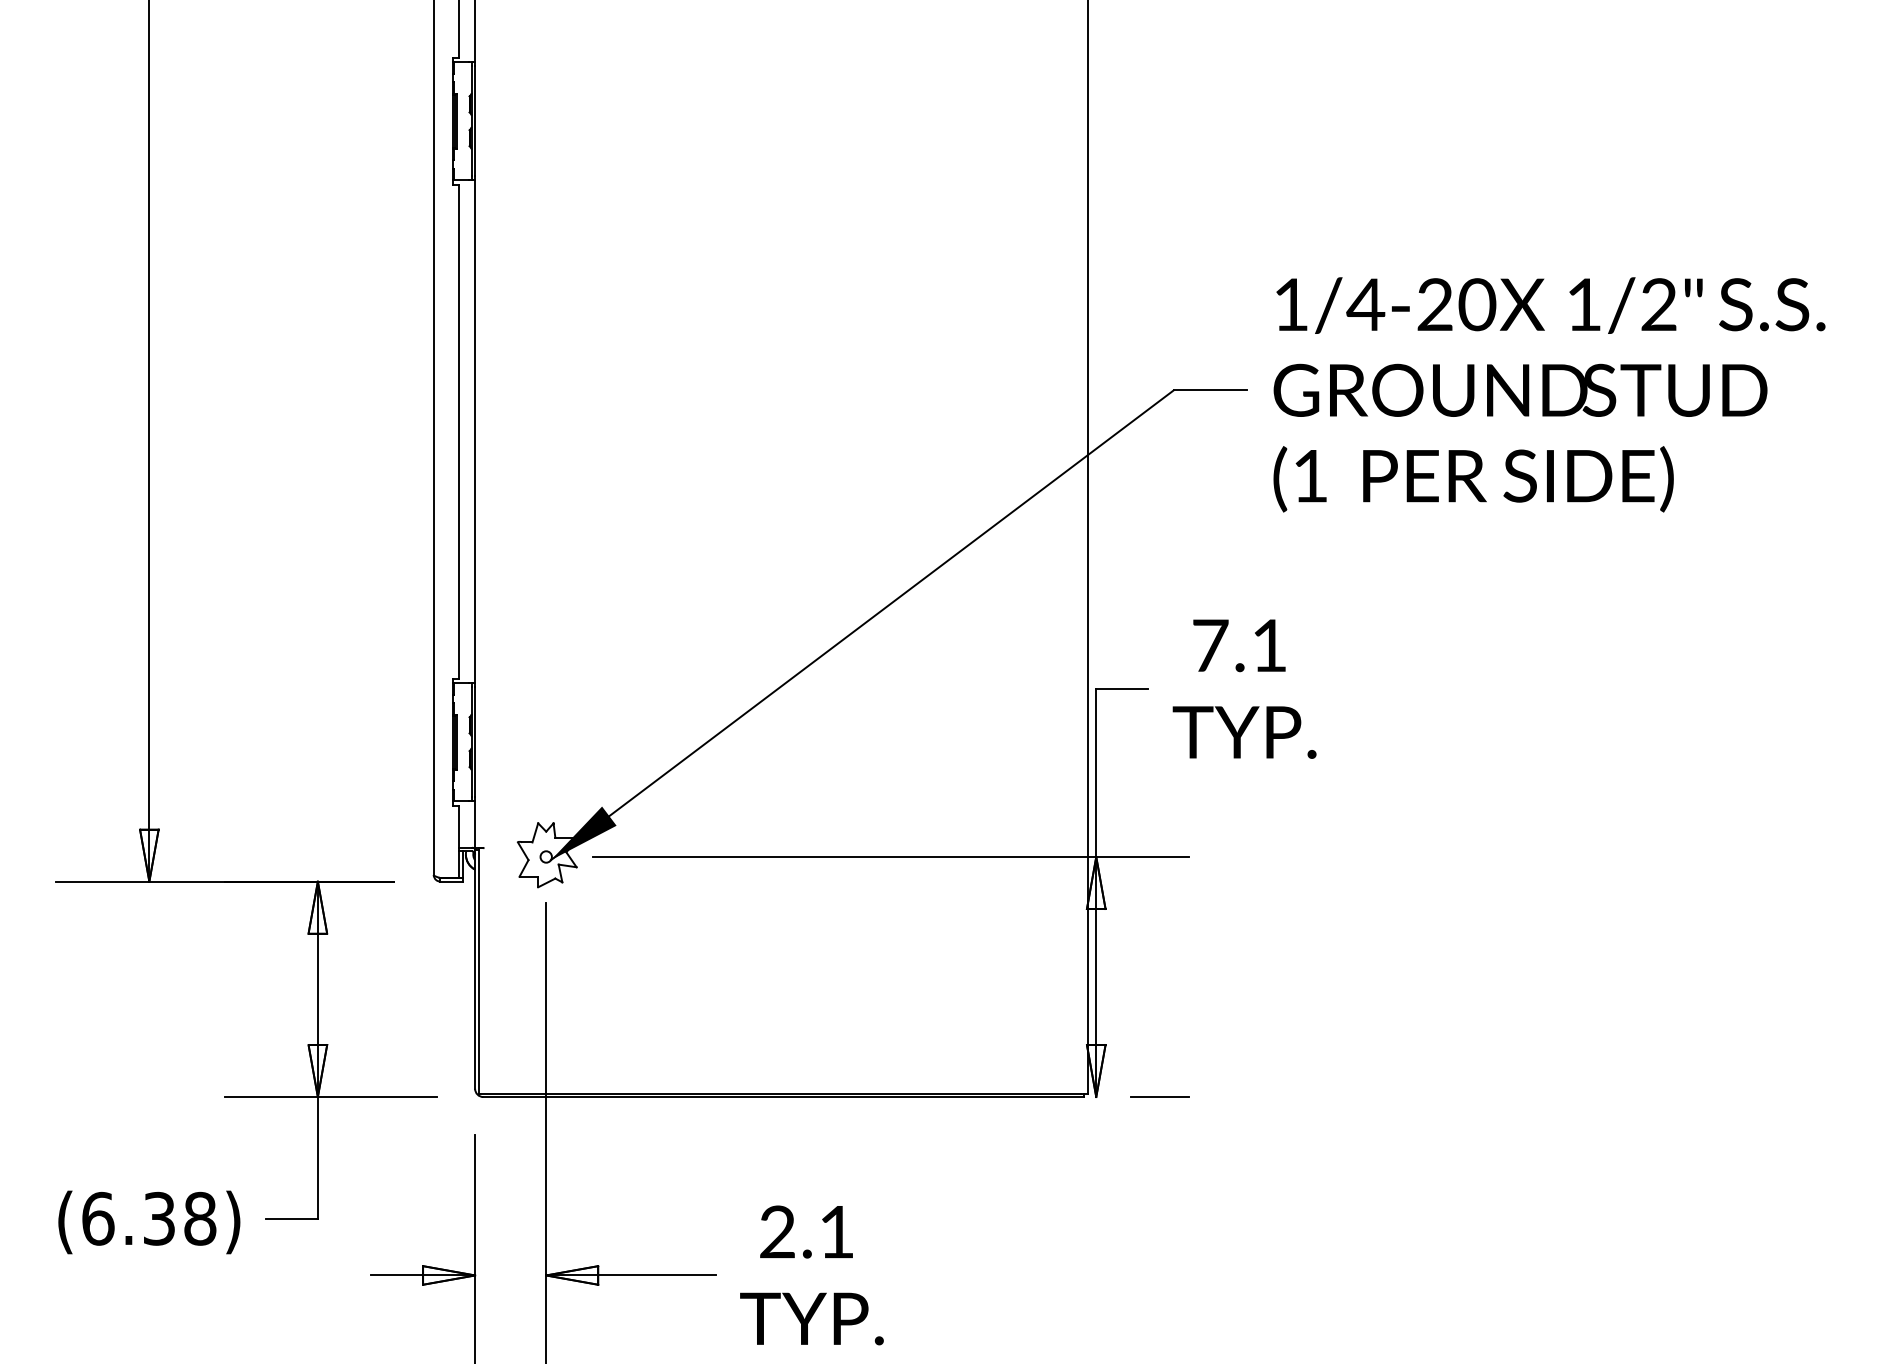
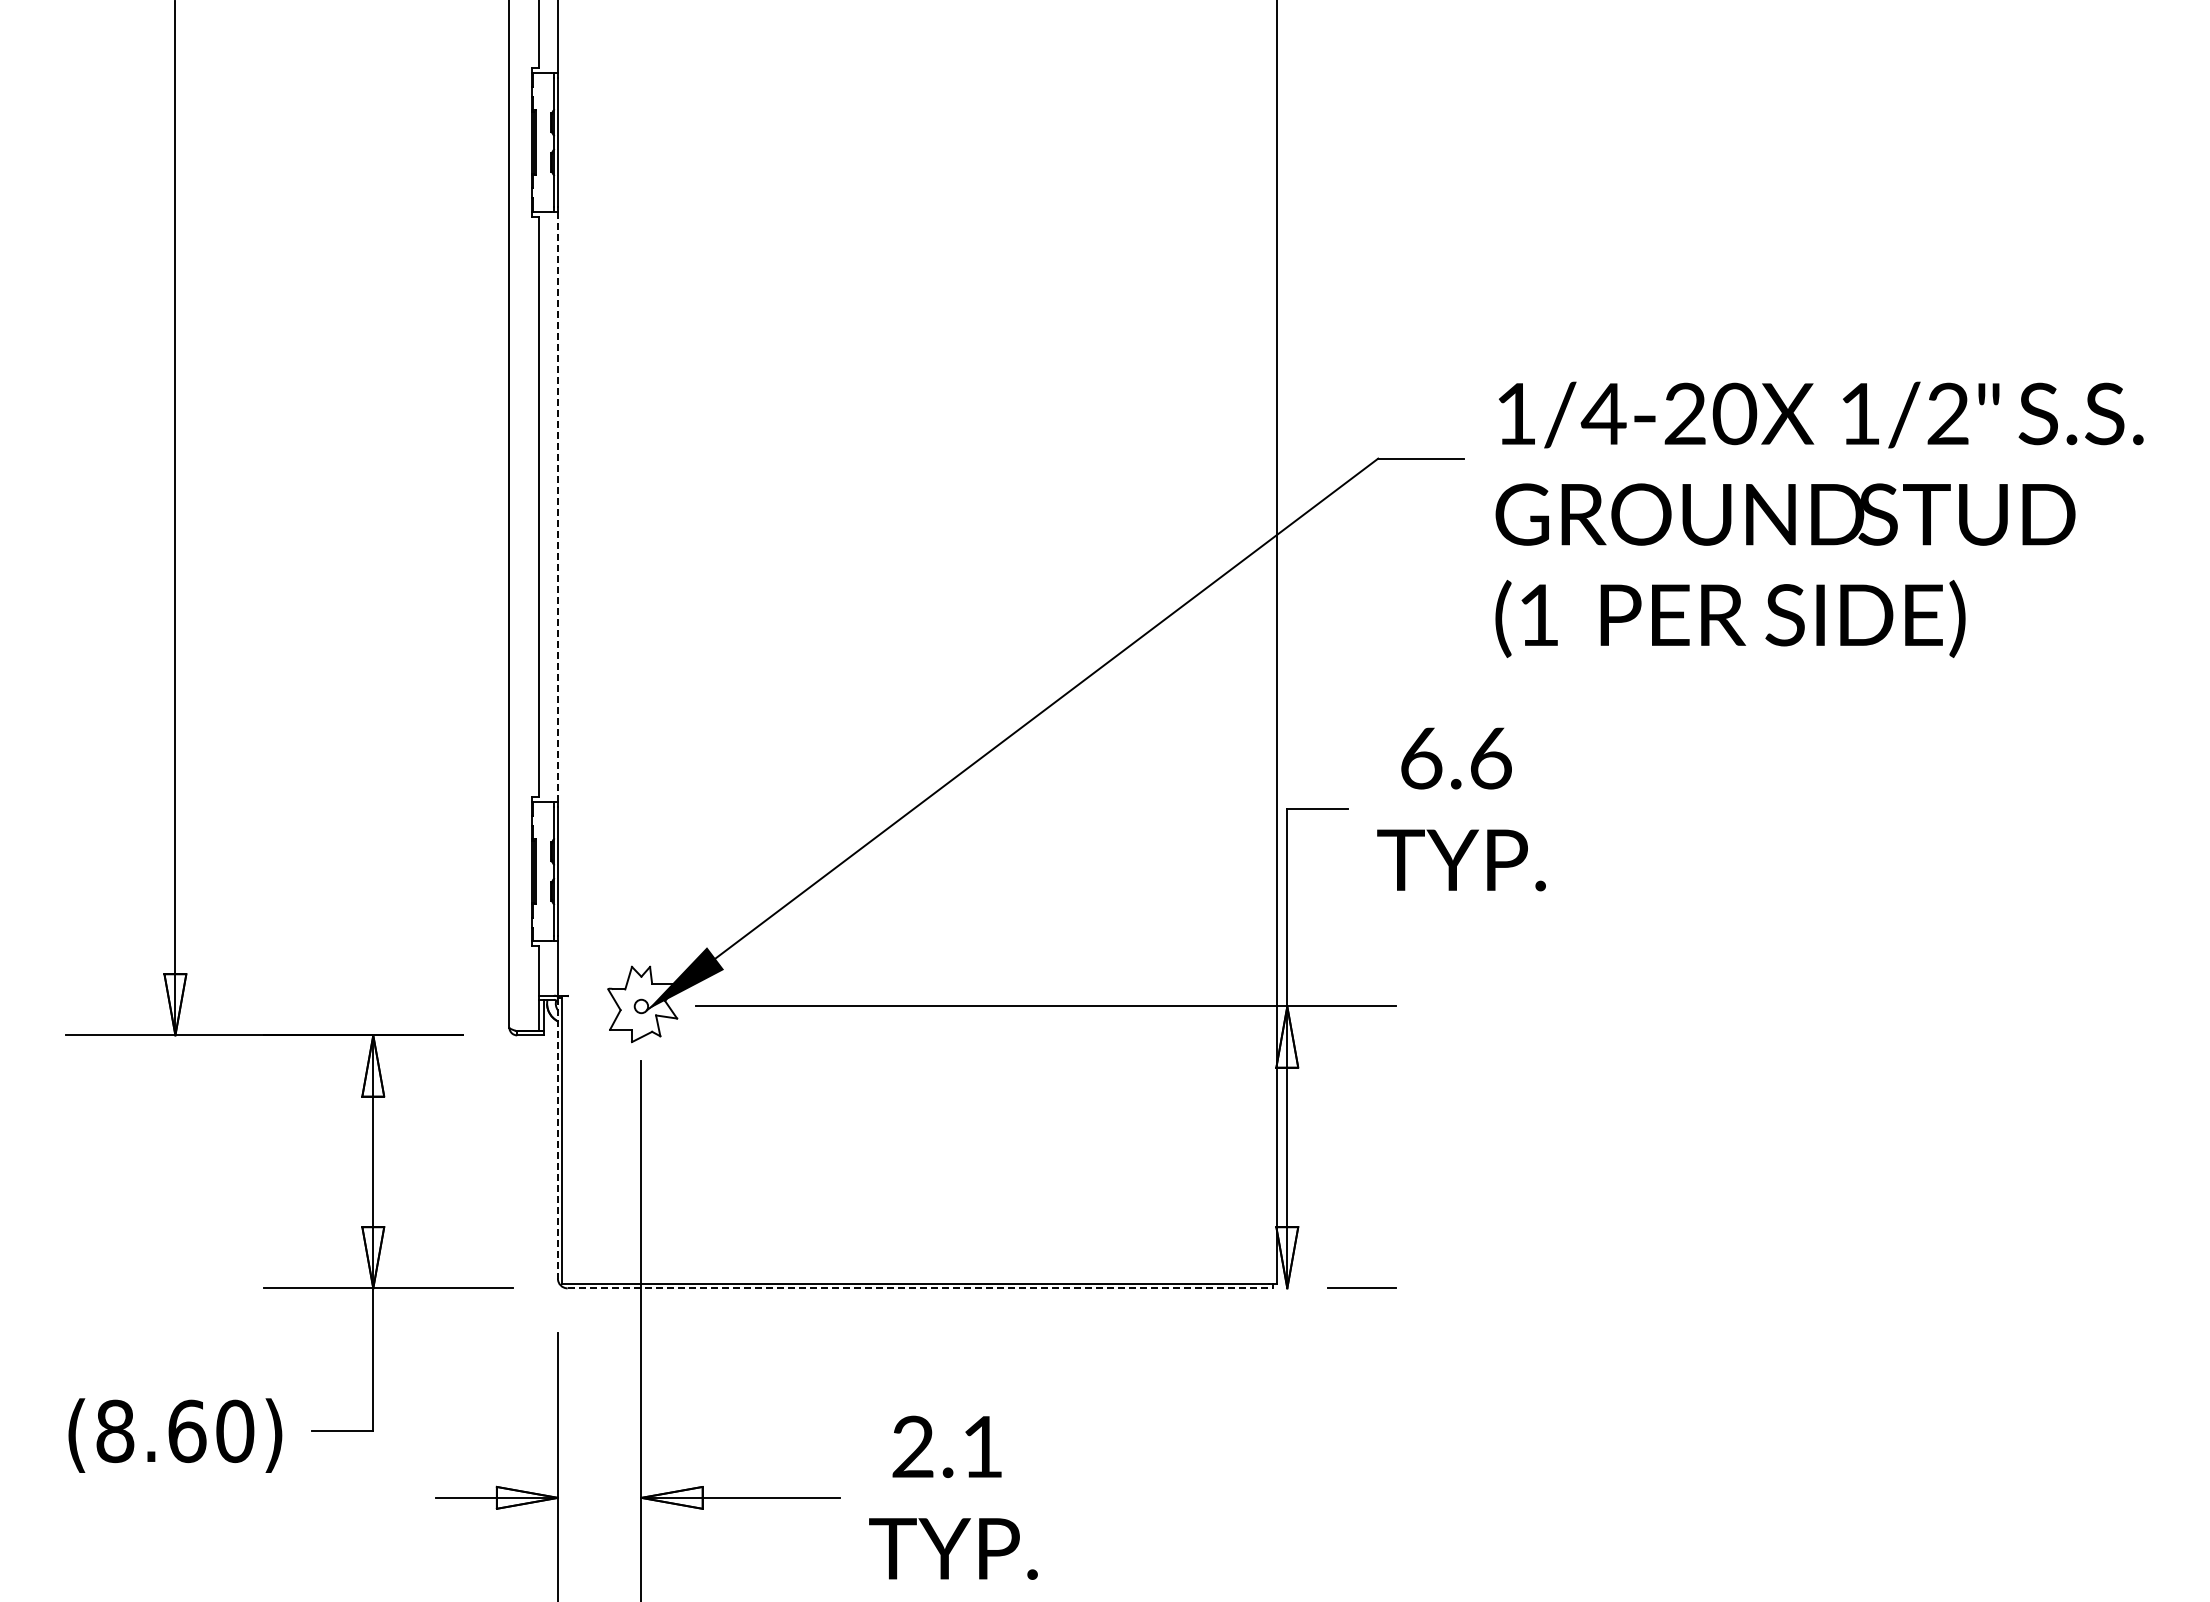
text: (1549, 394) -> (1819, 519), moved
line: (474, 431) -> (557, 506), solid -> dashed
text: (1240, 645) -> (1456, 758), 7.1 -> 6.6
line: (474, 969) -> (557, 1138), solid -> dashed
line: (783, 1097) -> (920, 1288), solid -> dashed
text: (149, 1218) -> (175, 1431), (6.38) -> (8.60)

